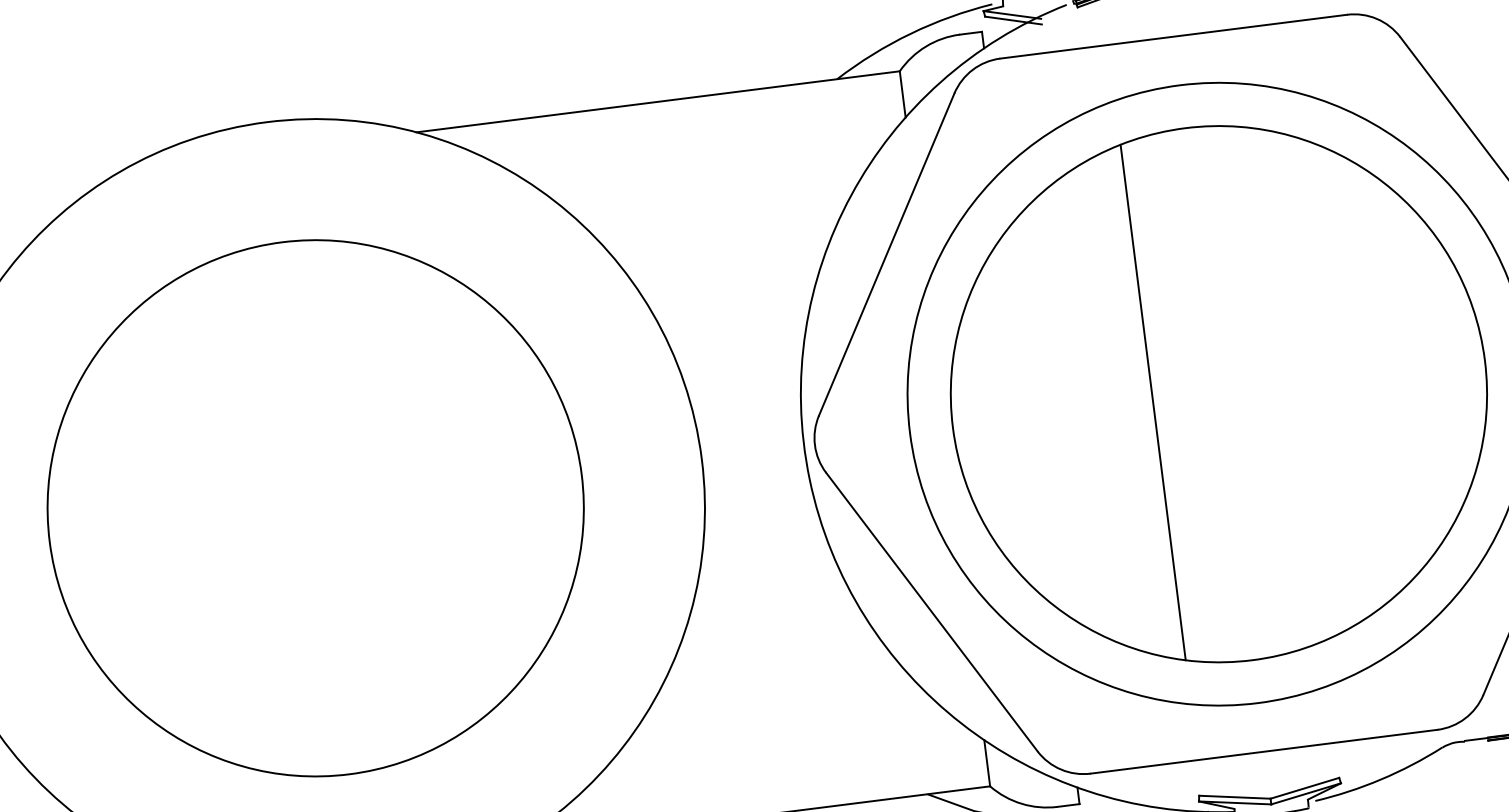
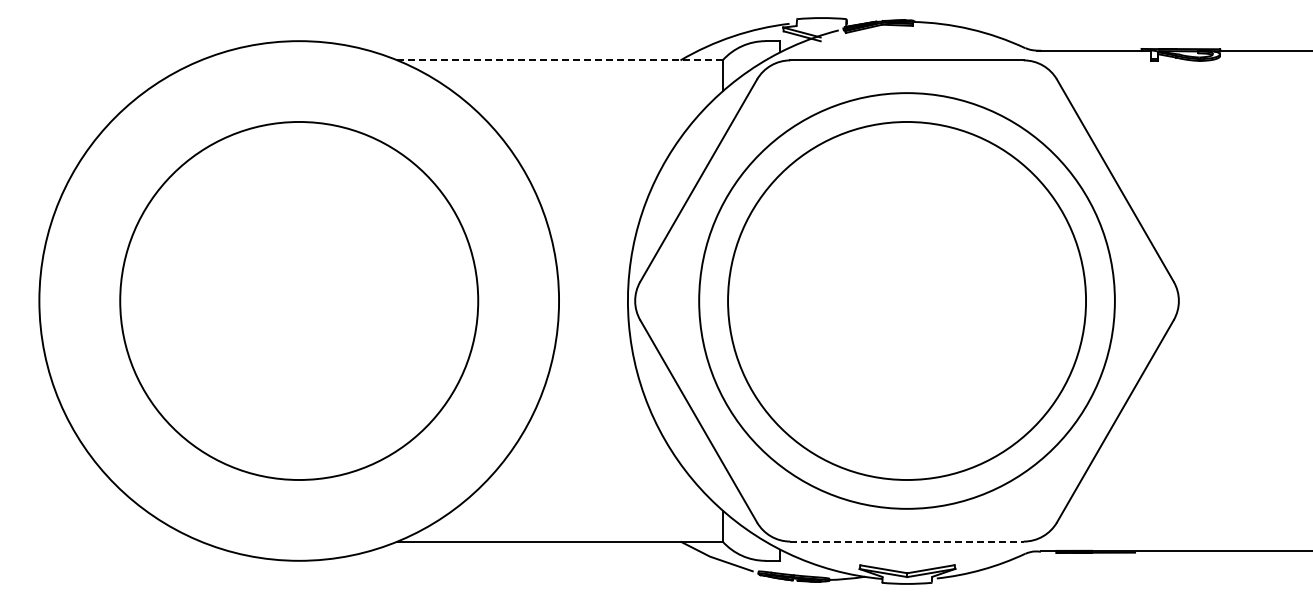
line: (658, 101) -> (560, 60), solid -> dashed
line: (1152, 401) -> (862, 300), removed
line: (1264, 751) -> (907, 541), solid -> dashed

